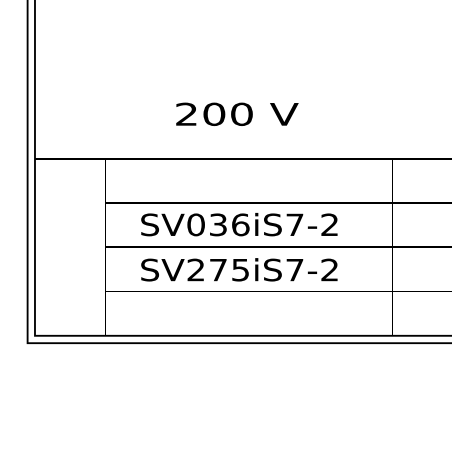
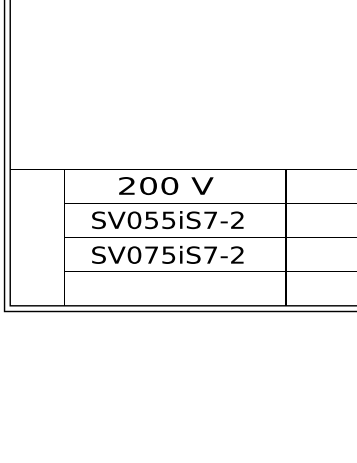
text: (237, 113) -> (166, 185), moved
text: (229, 225) -> (160, 220), SV036iS7-2 -> SV055iS7-2
text: (196, 269) -> (134, 254), SV275iS7-2 -> SV075iS7-2

